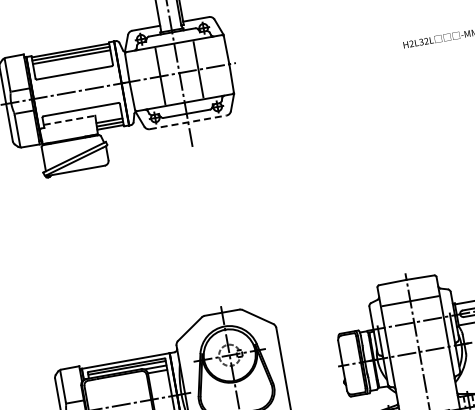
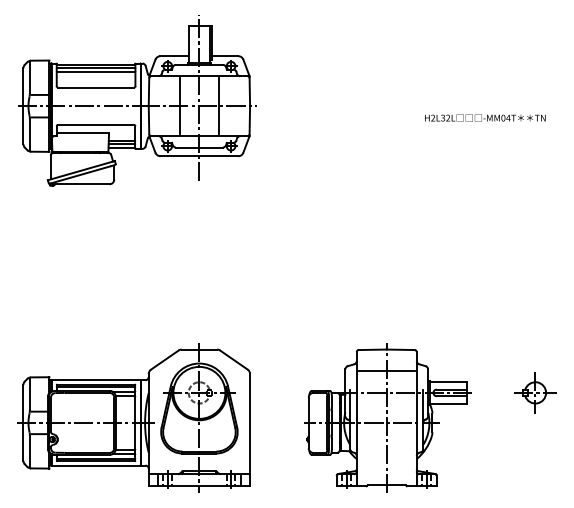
line: (70, 120) -> (83, 133), dashed -> solid
line: (188, 122) -> (199, 156), dashed -> solid

